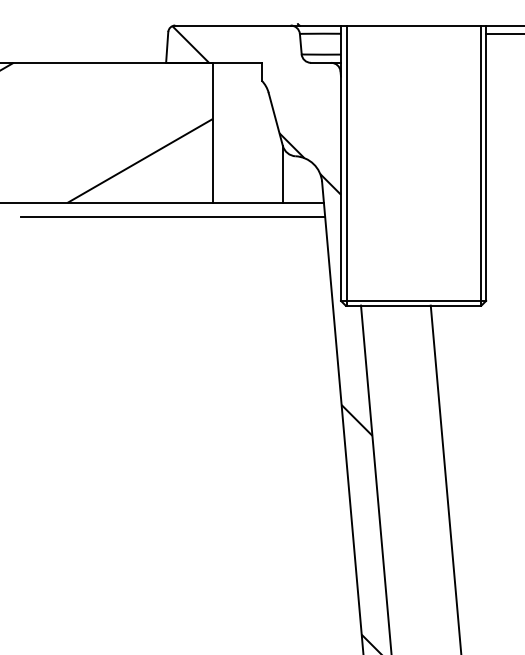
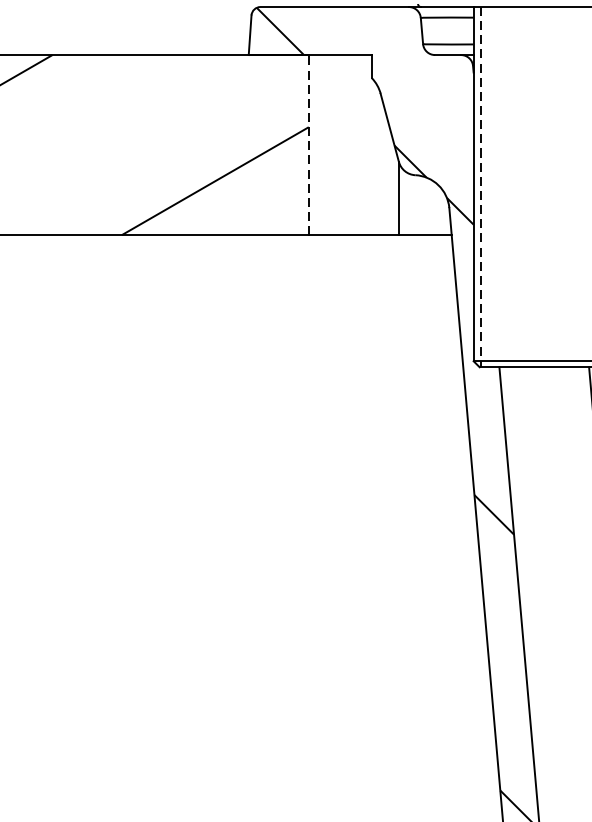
line: (212, 132) -> (308, 144), solid -> dashed
line: (346, 166) -> (480, 188), solid -> dashed
line: (173, 216) -> (258, 252), removed

